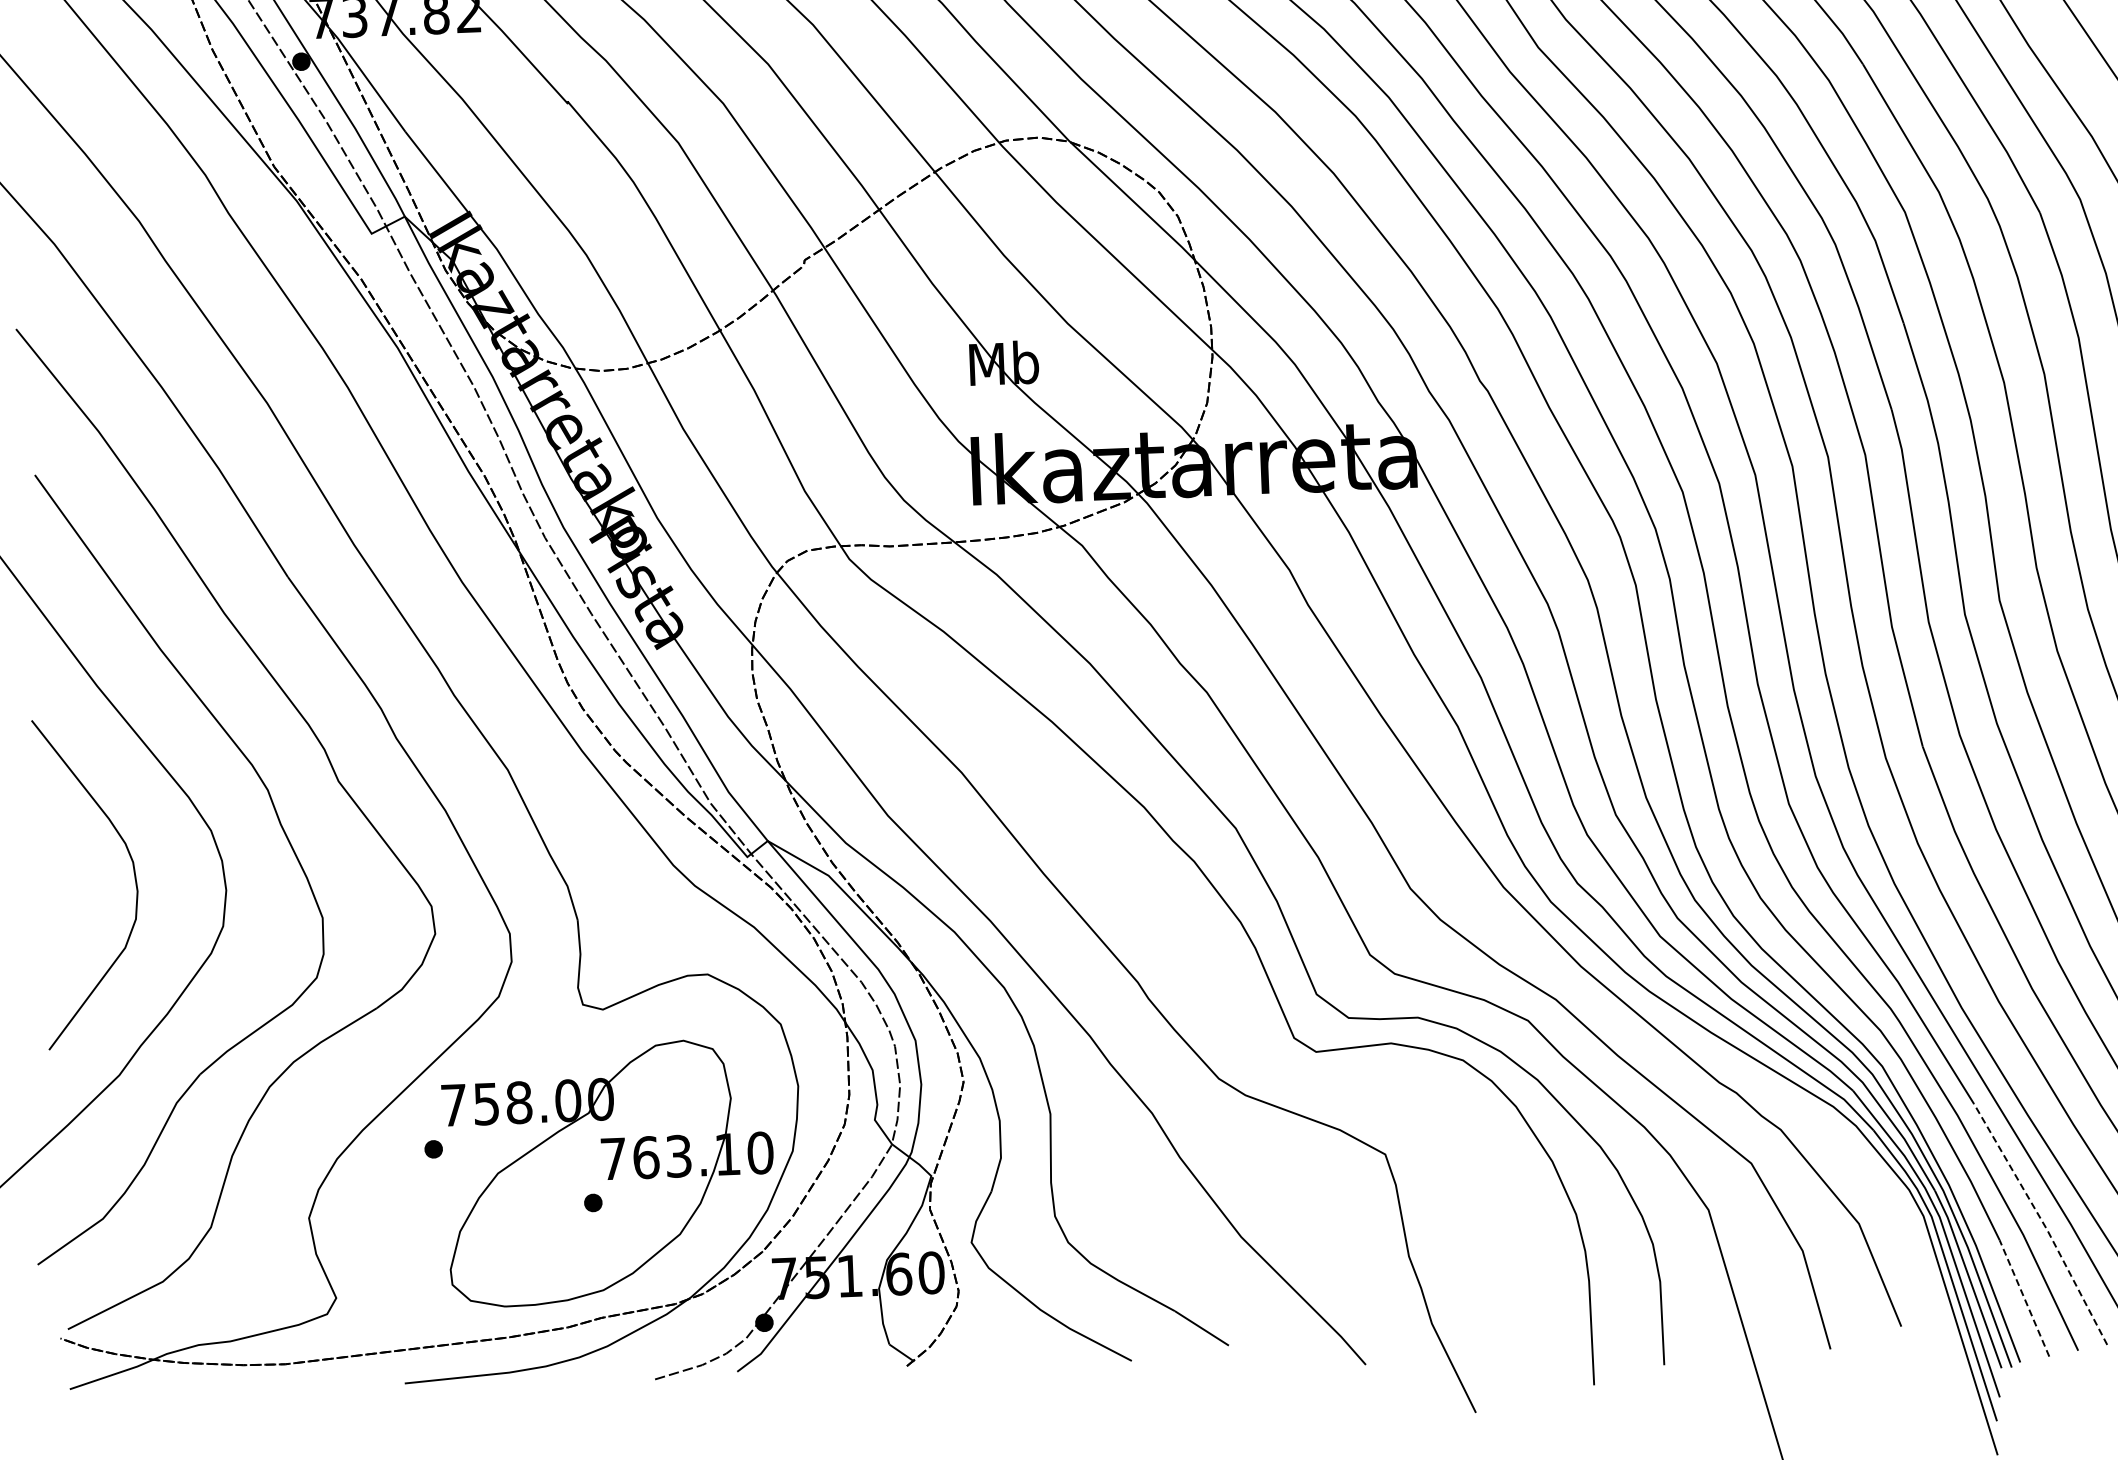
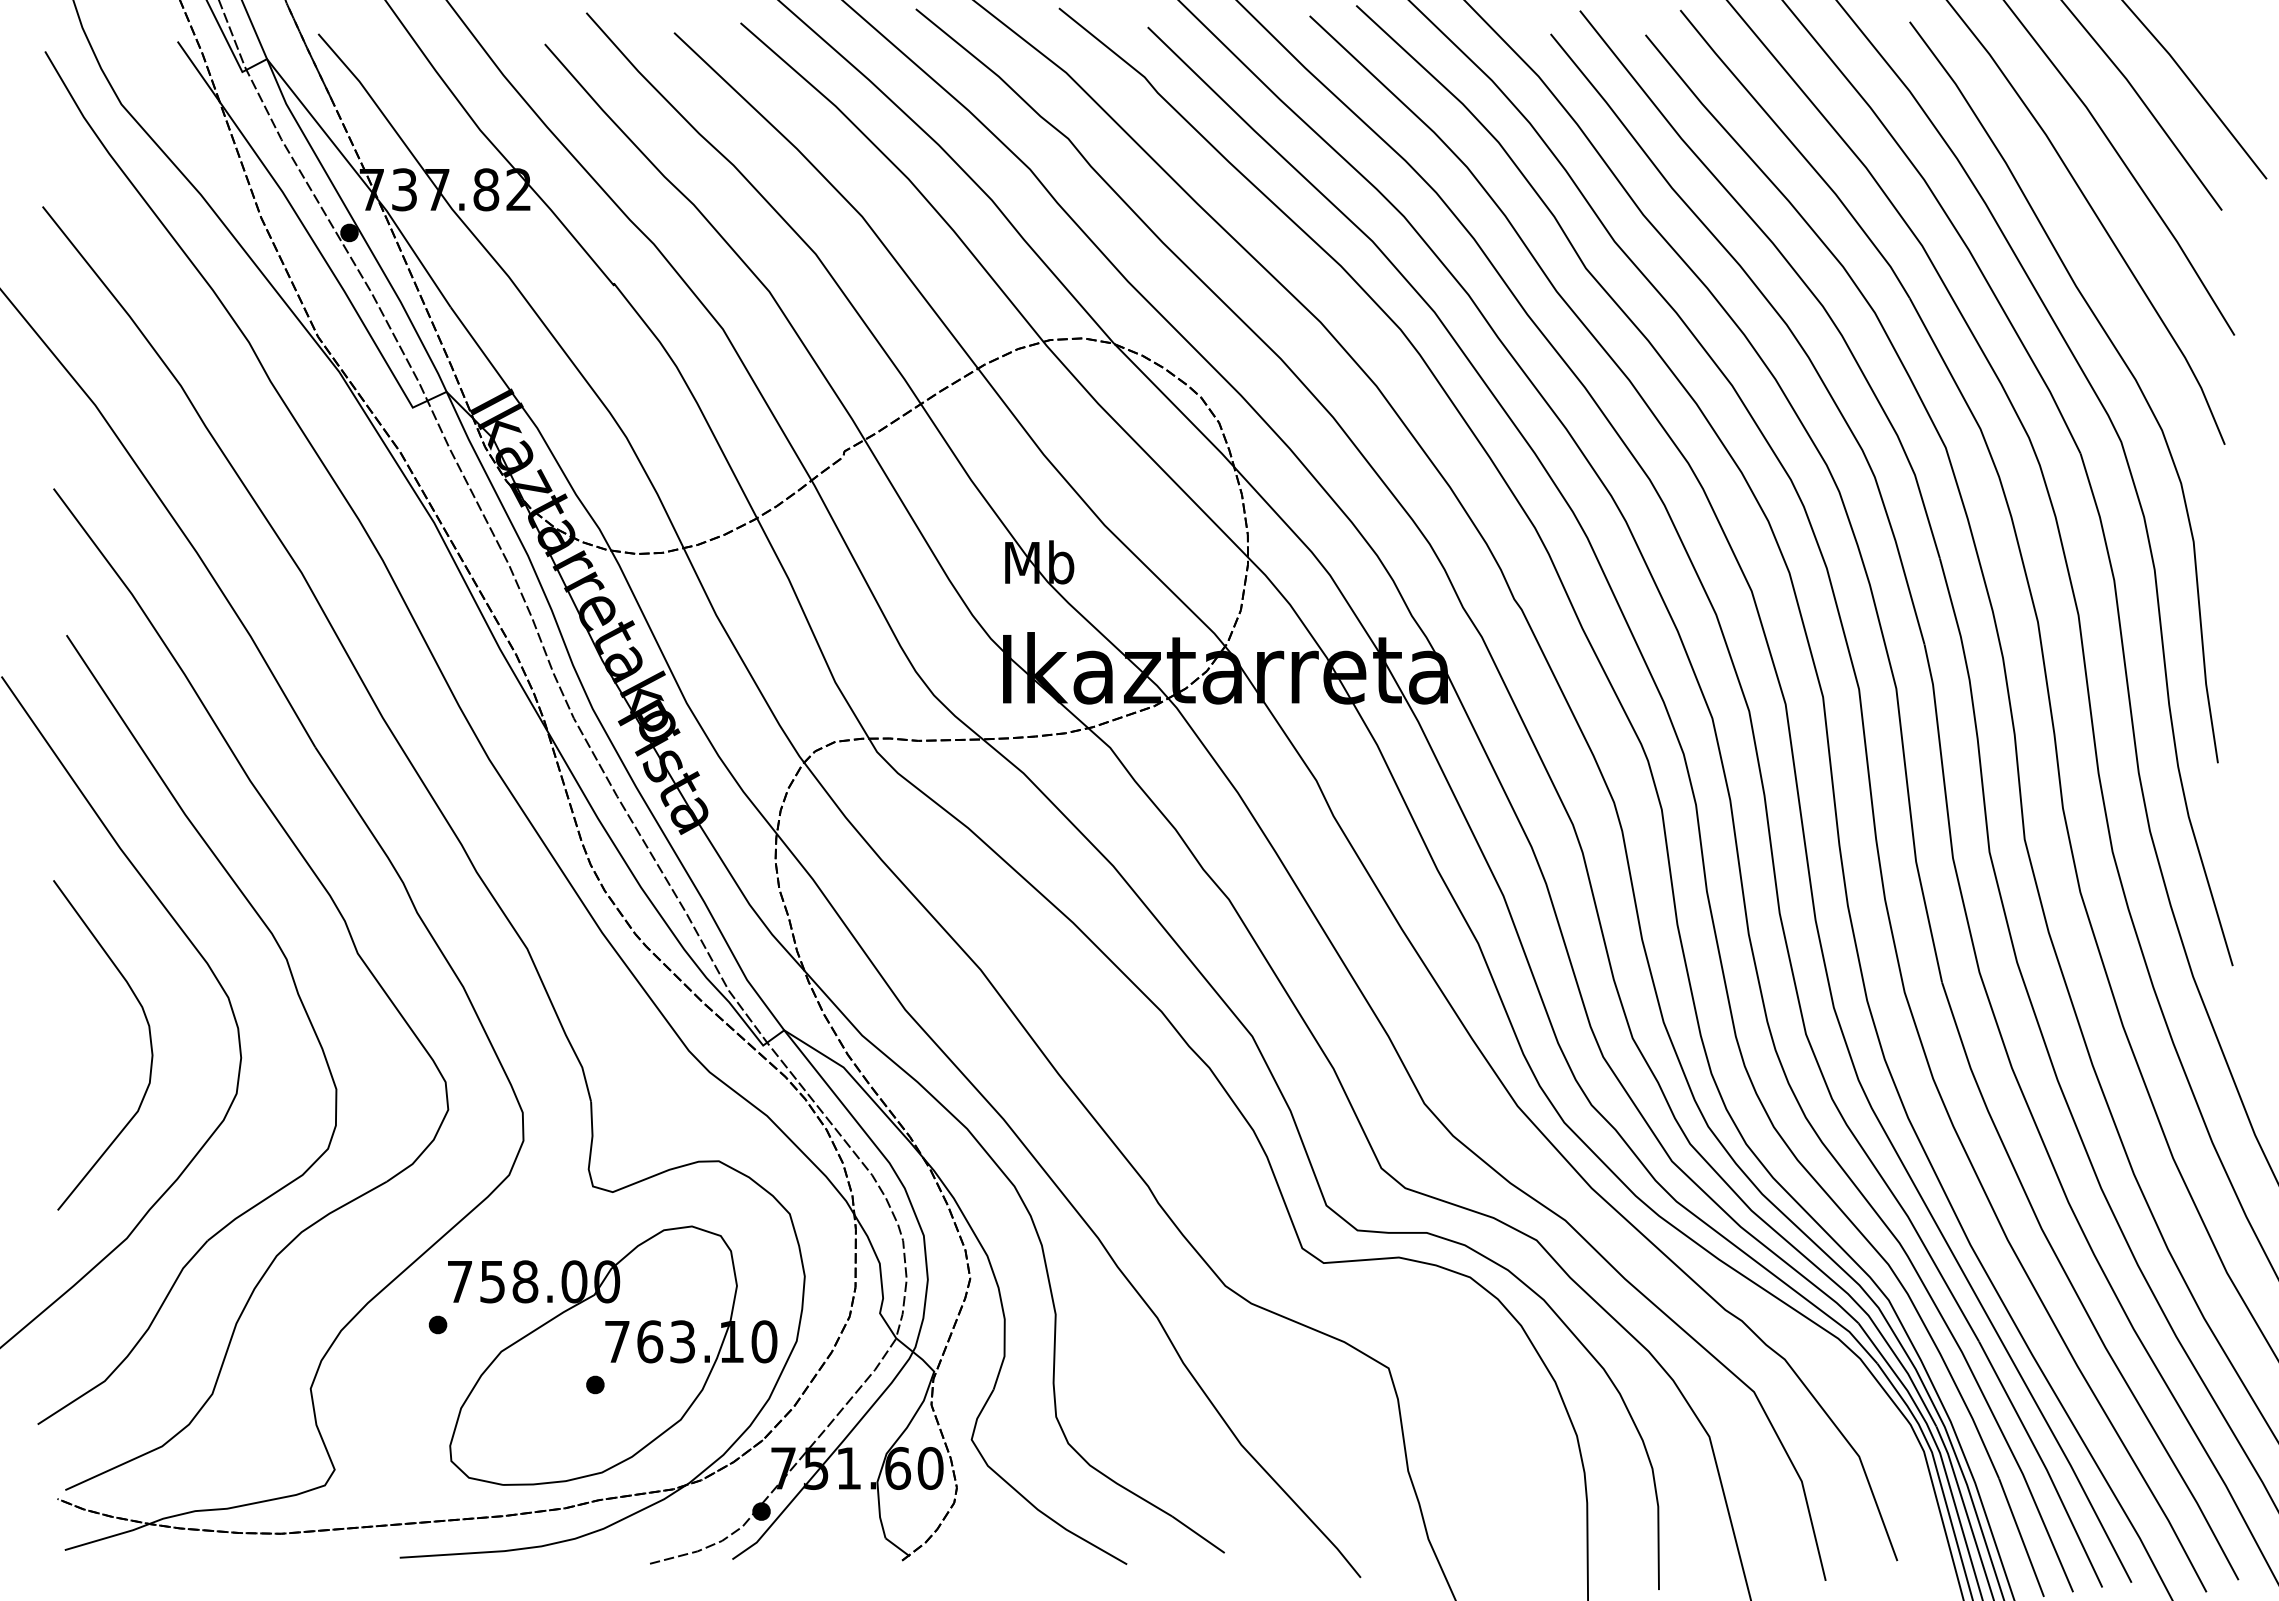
line: (2043, 1222) -> (2043, 1462), dashed -> solid
line: (2024, 1298) -> (2021, 1537), dashed -> solid

